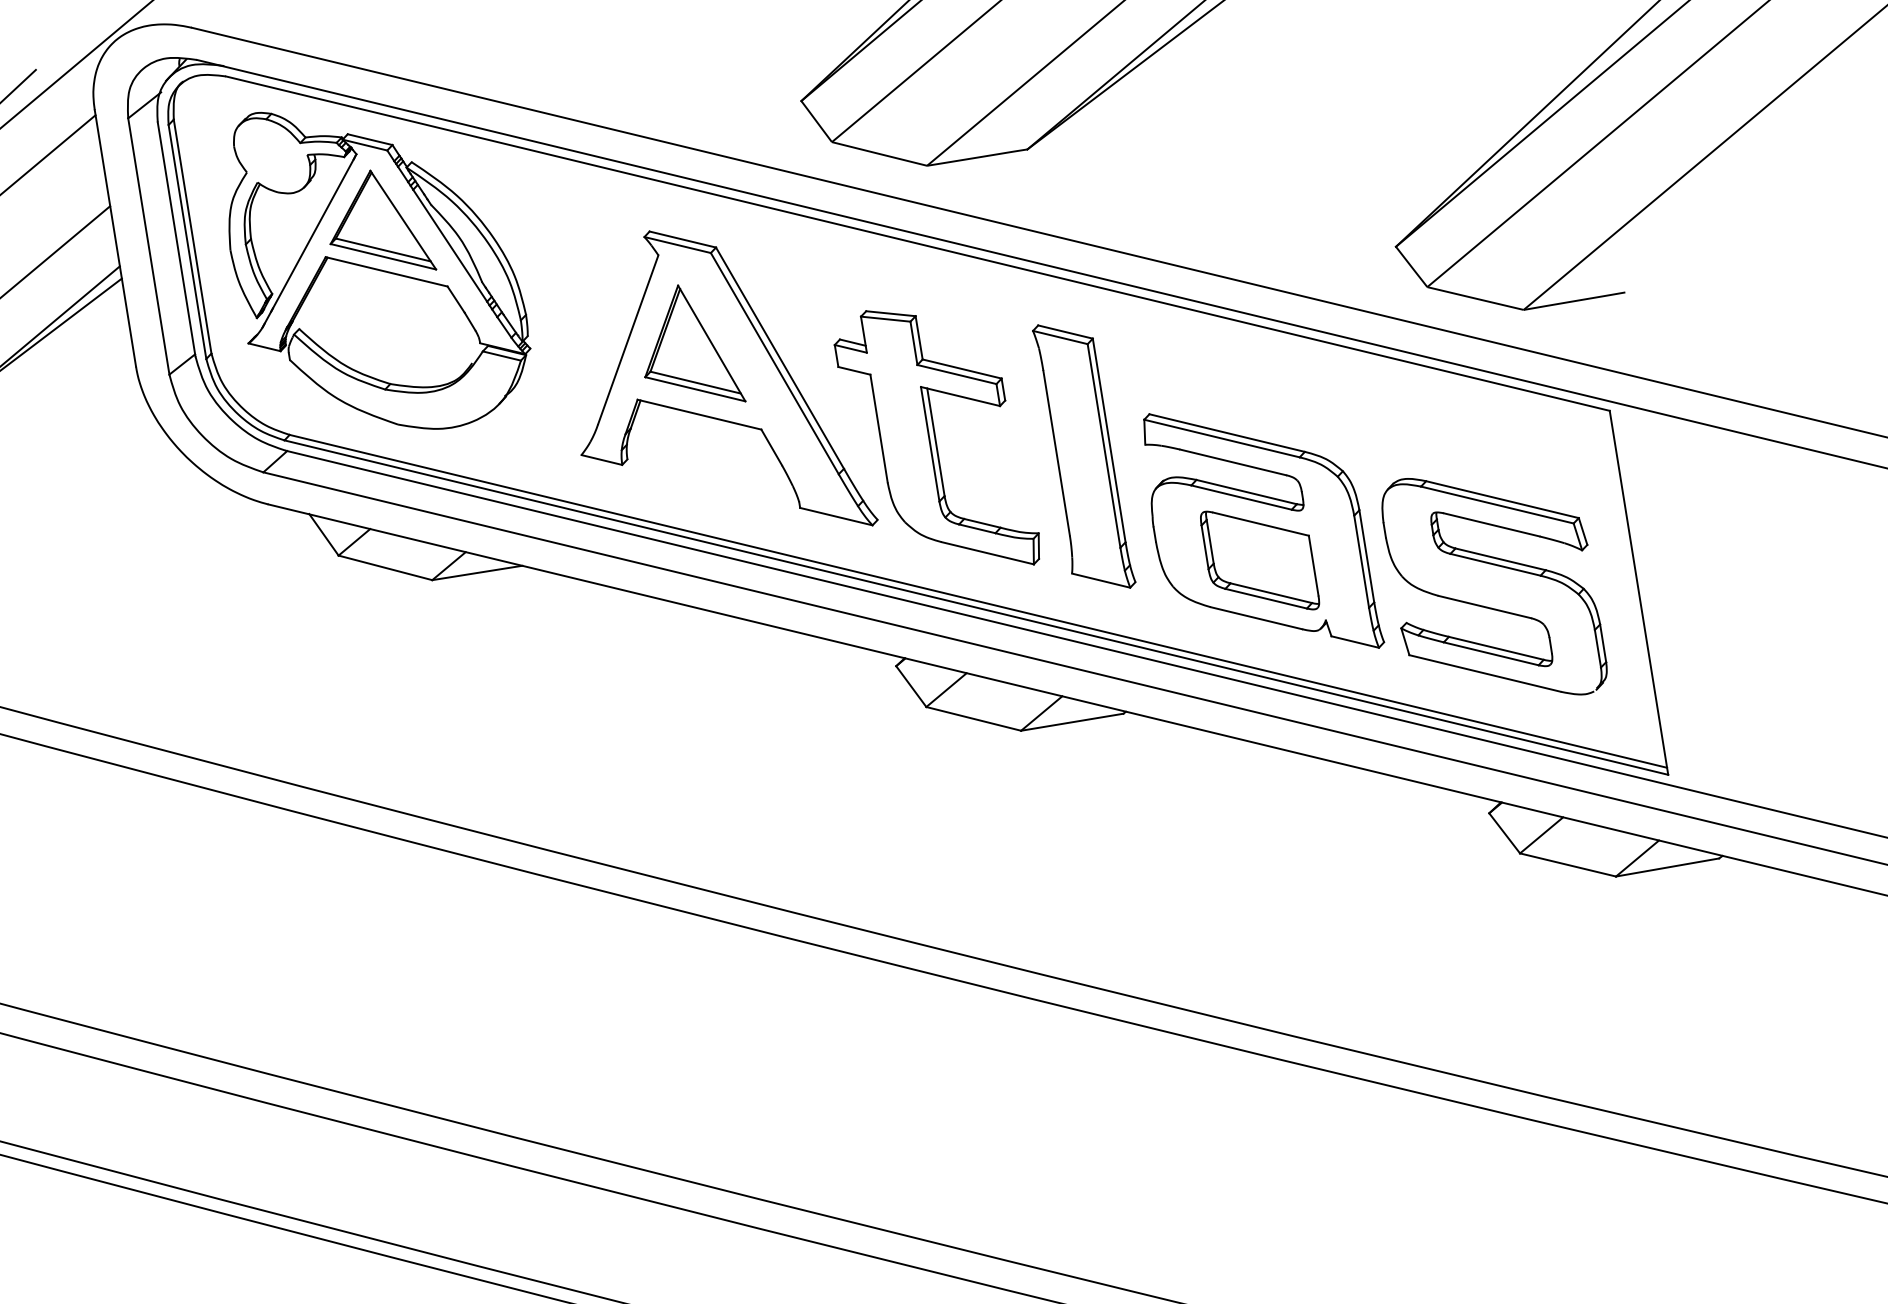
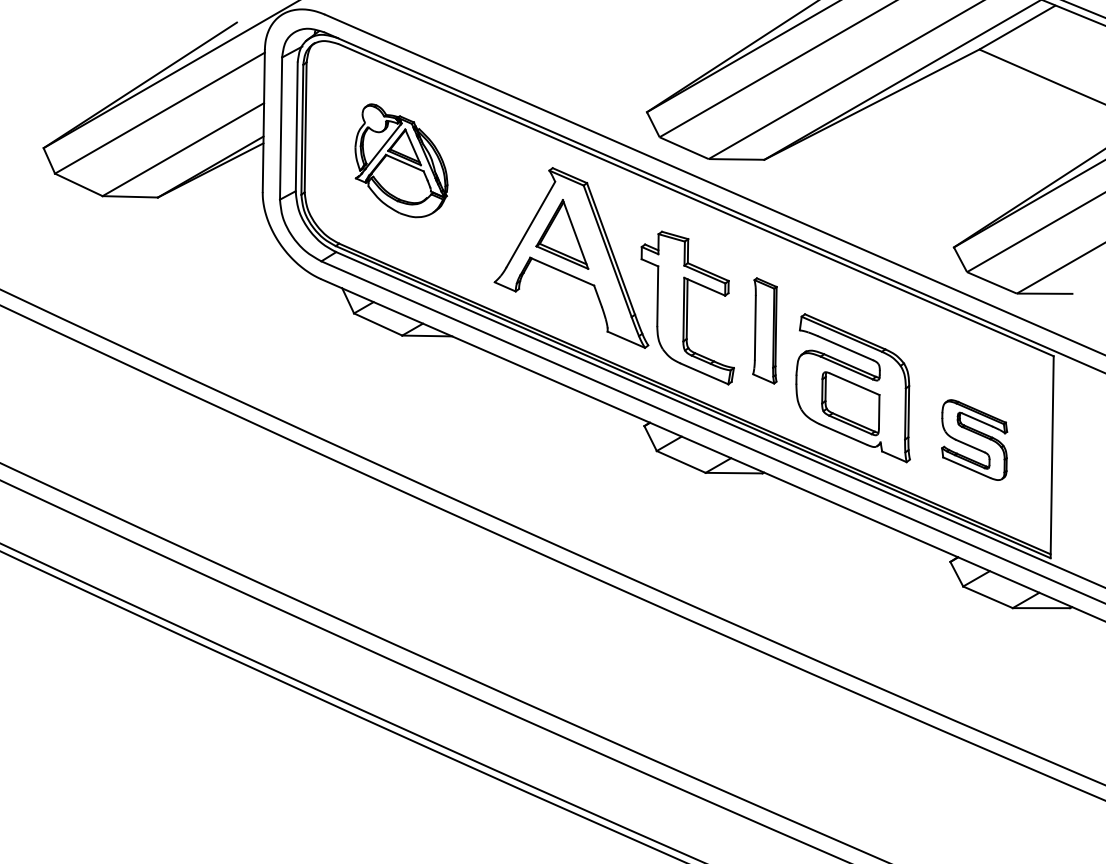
part: (375, 265) -> (401, 160), size x0.6
part: (1081, 456) -> (764, 330), size x0.7
part: (1493, 585) -> (974, 439), size x0.6

